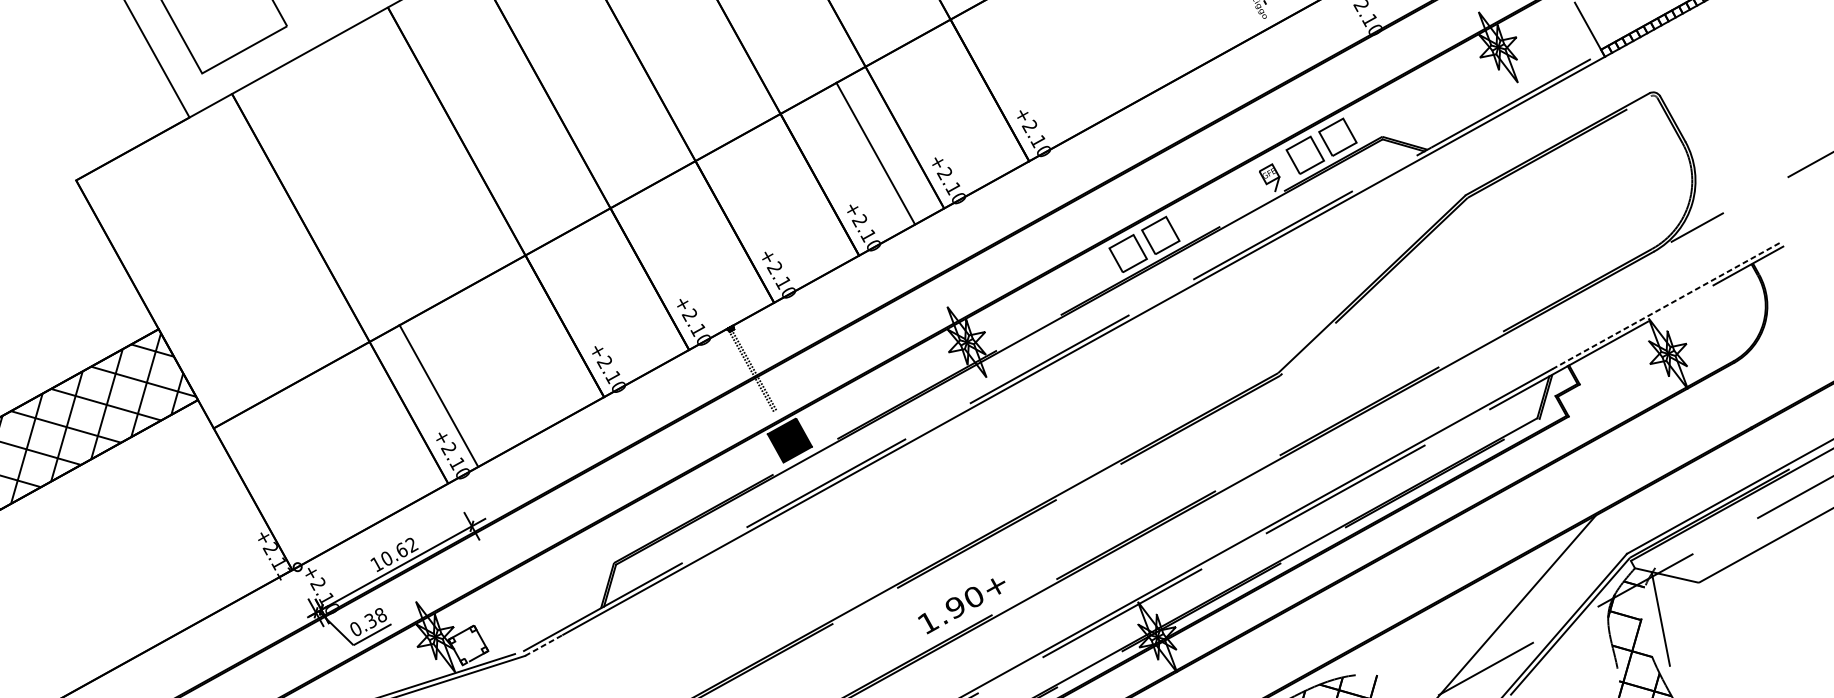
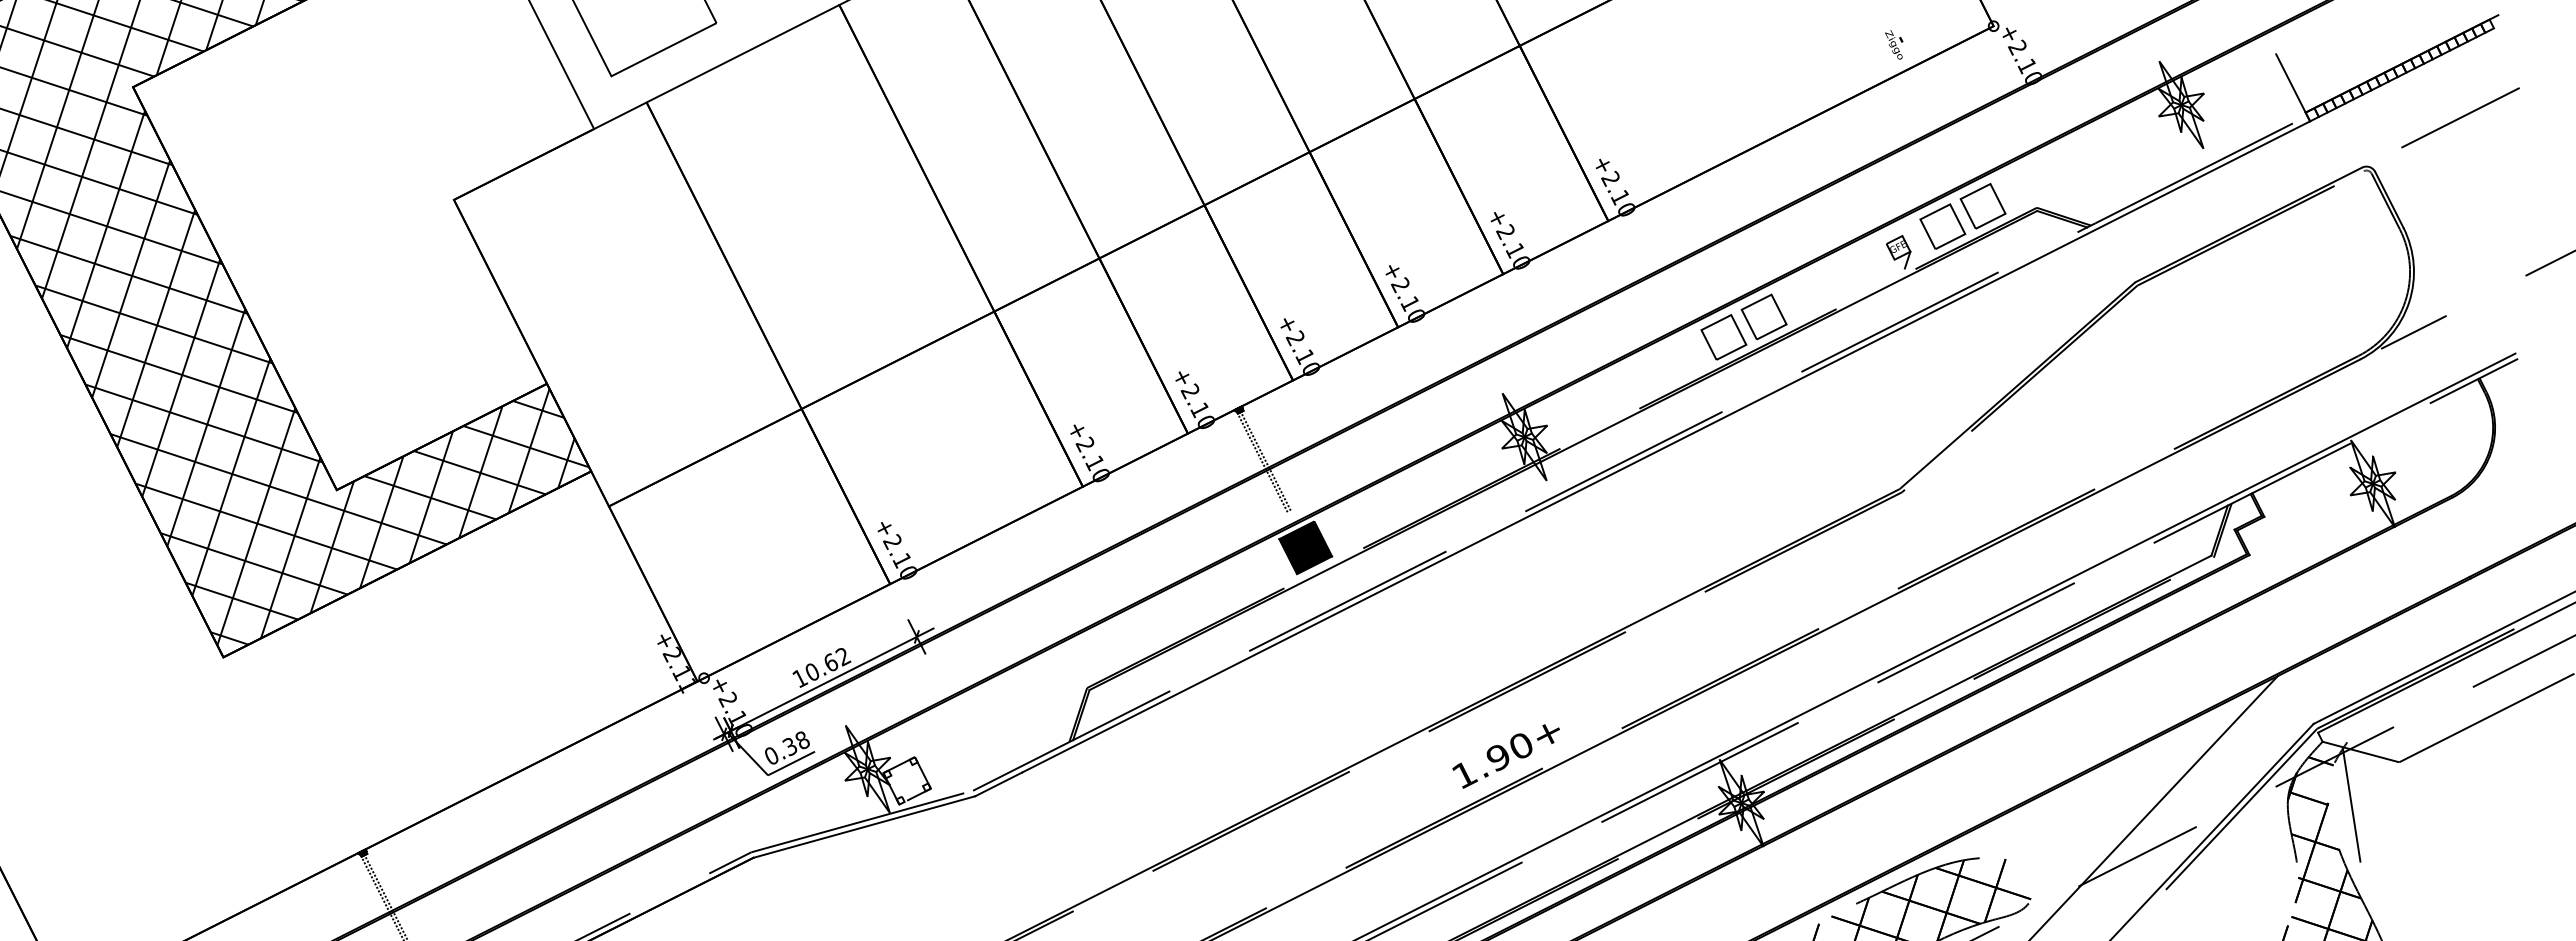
line: (1728, 48) -> (2460, 117), added
line: (875, 153) -> (1458, 186), moved
line: (1666, 305) -> (2373, 425), dashed -> solid
line: (438, 395) -> (845, 496), moved
line: (544, 645) -> (999, 784), dashed -> solid

